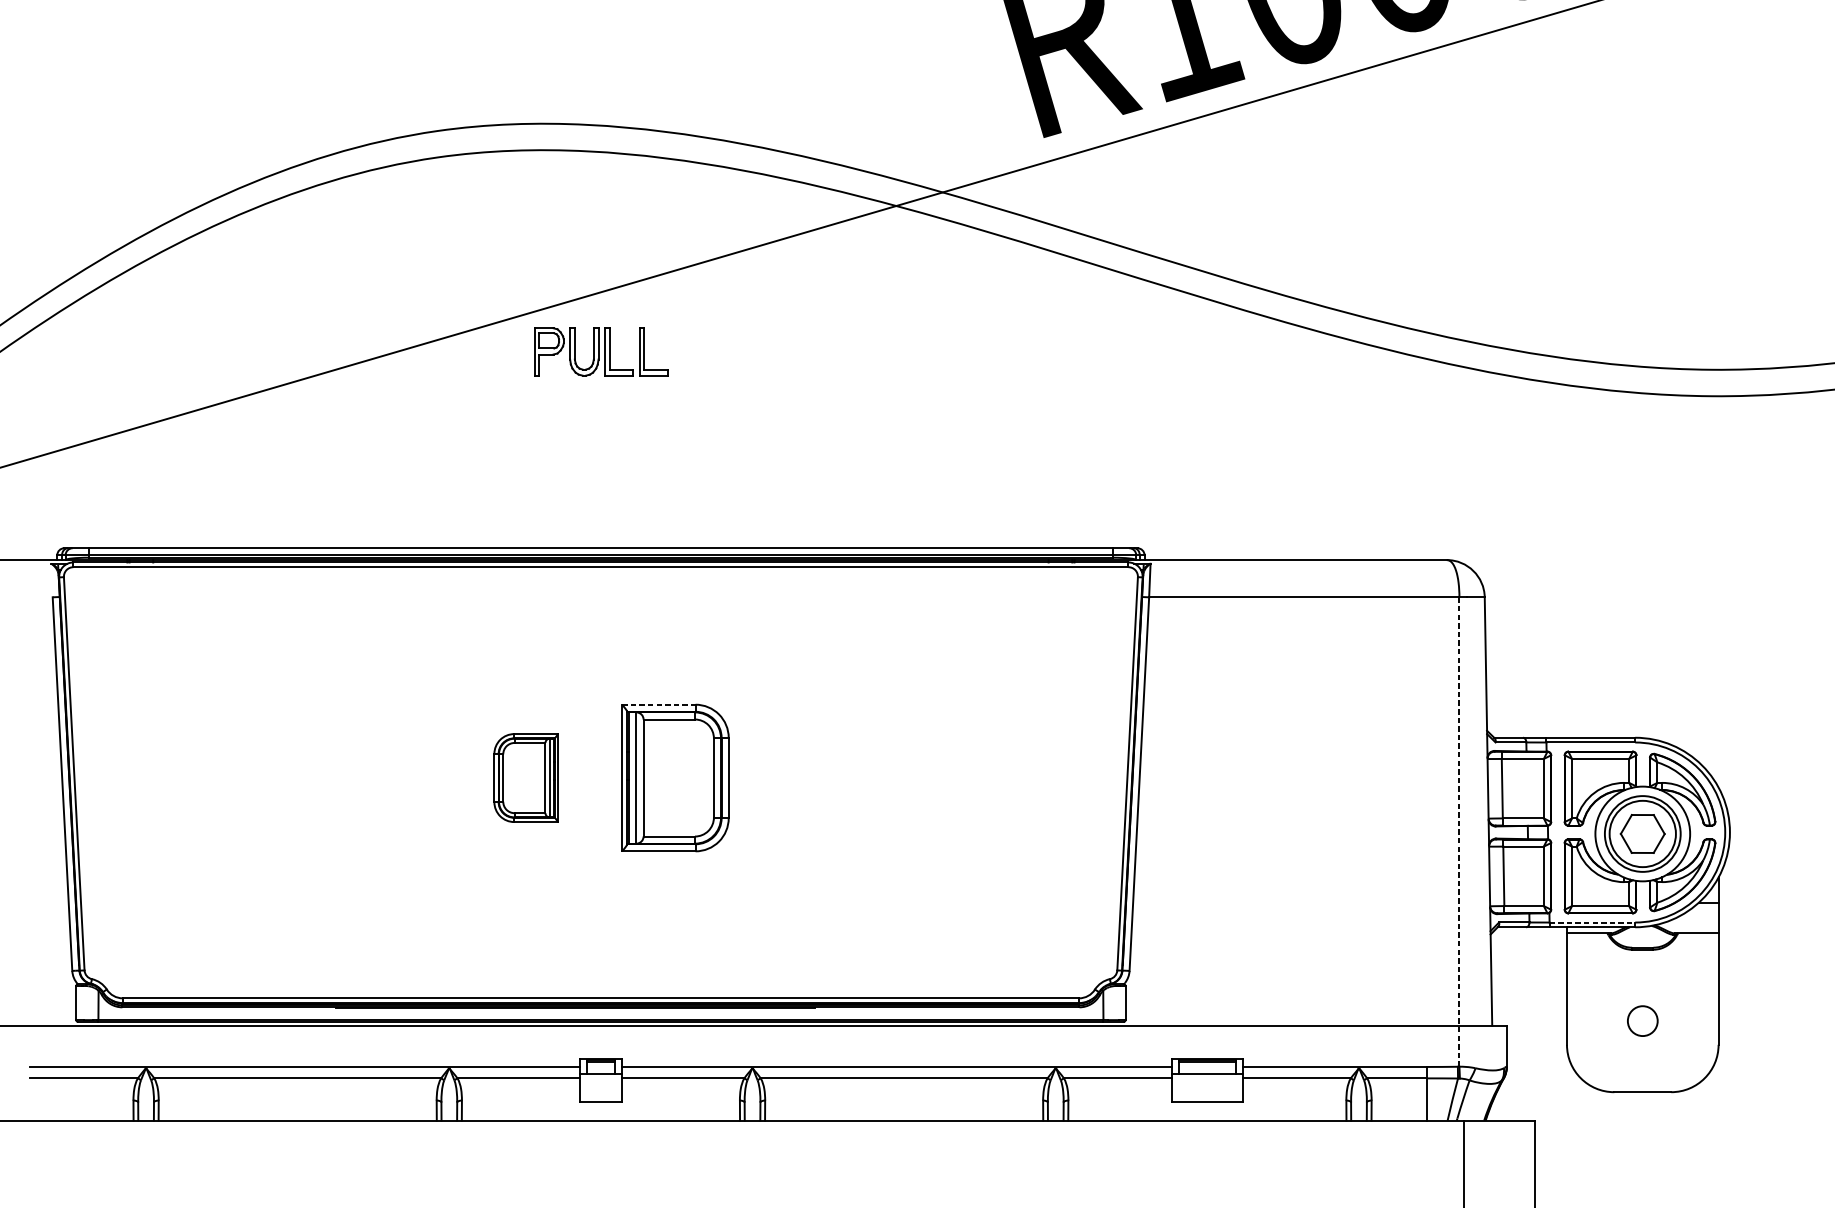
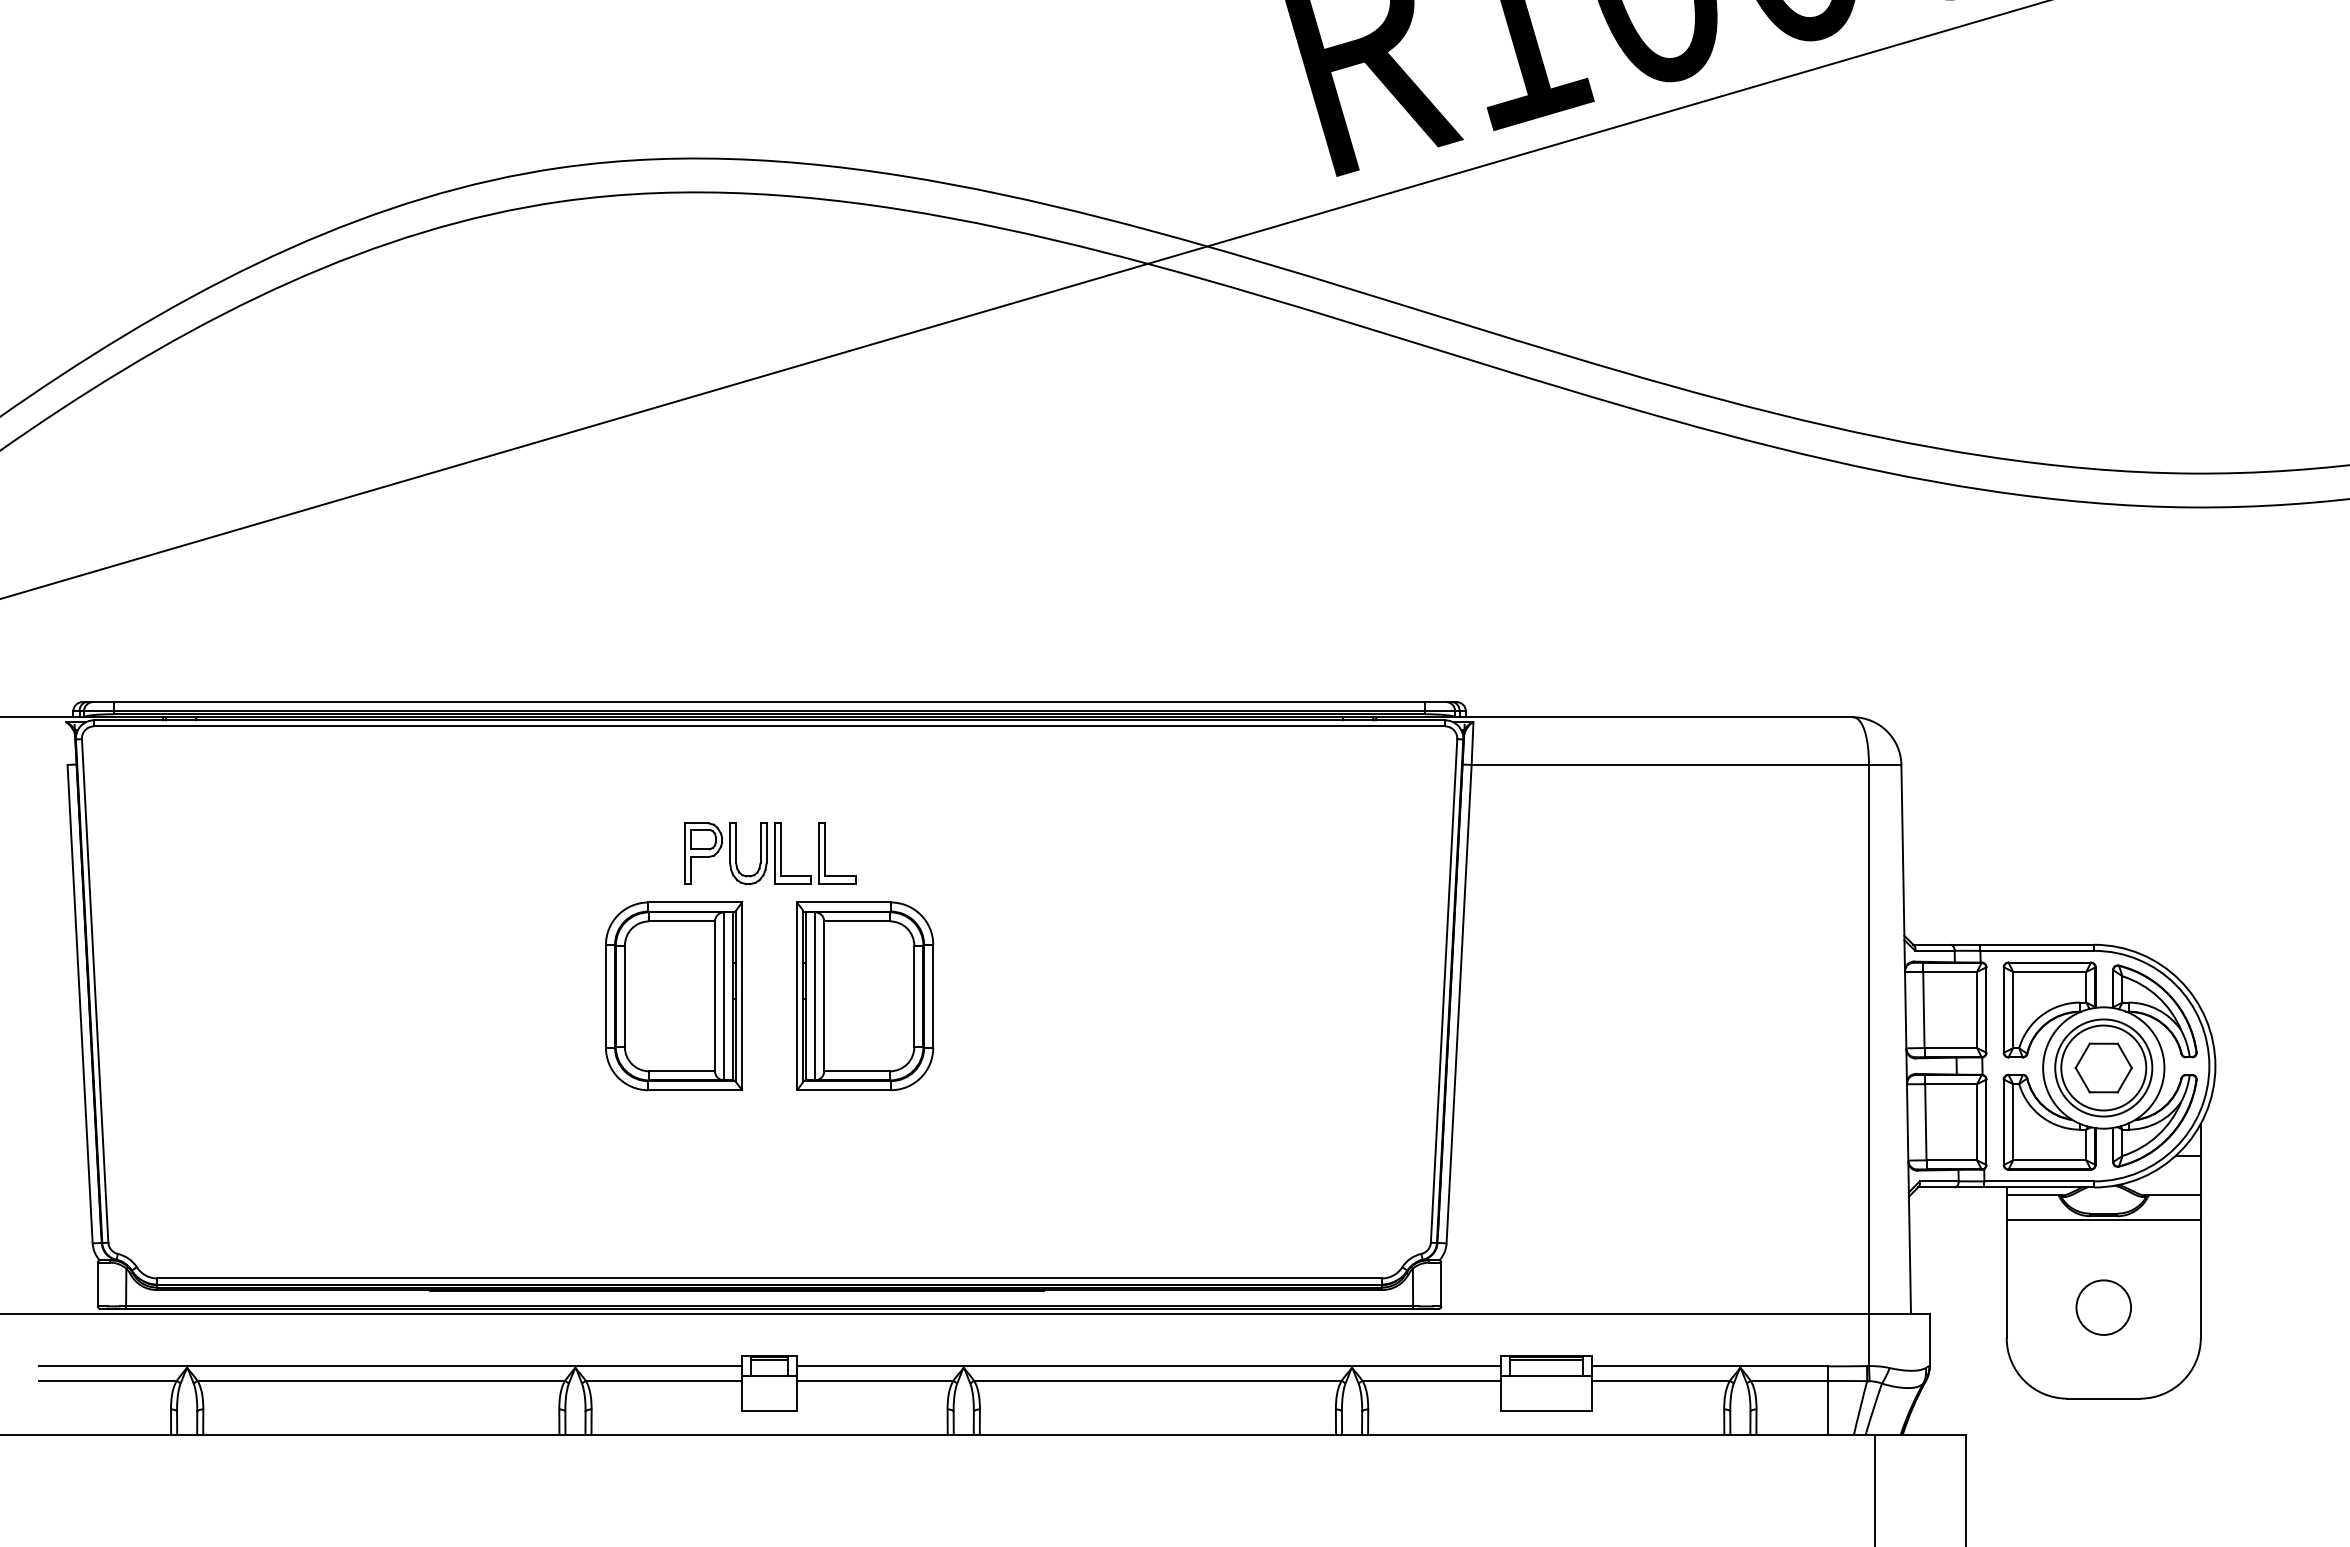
part: (601, 351) -> (770, 853), moved
line: (658, 704) -> (843, 902), dashed -> solid
part: (525, 778) -> (673, 996), size x1.67
line: (1459, 832) -> (1868, 1065), dashed -> solid
line: (1592, 922) -> (2039, 1181), dashed -> solid
line: (1642, 952) -> (2103, 1219), added
circle: (1642, 1021) -> (2103, 1307), size x1.43

